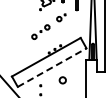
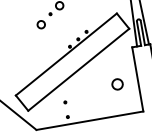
line: (52, 67) -> (79, 69), dashed -> solid
circle: (62, 80) -> (117, 84), moved

